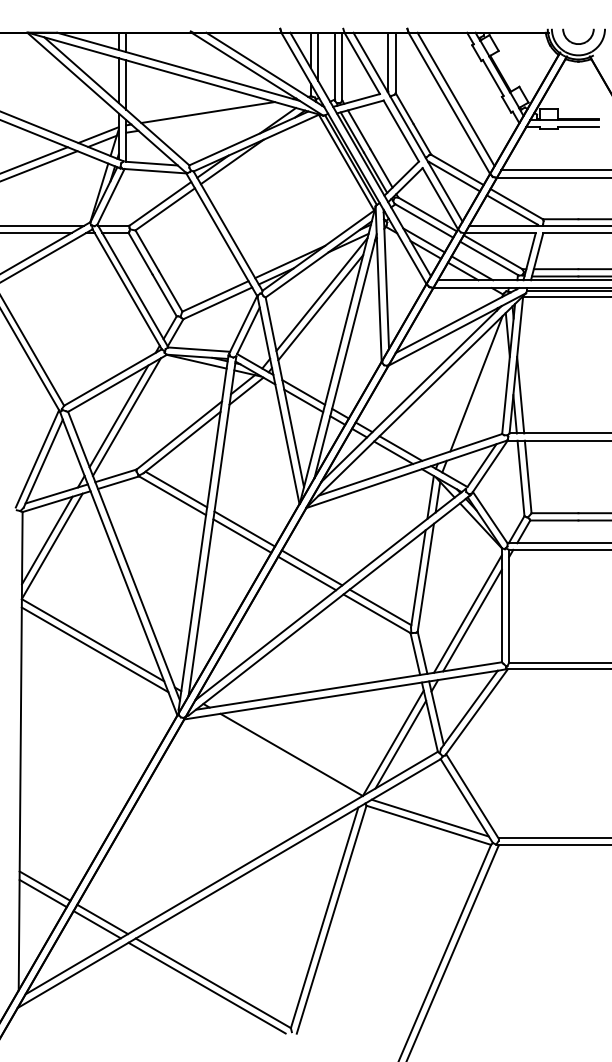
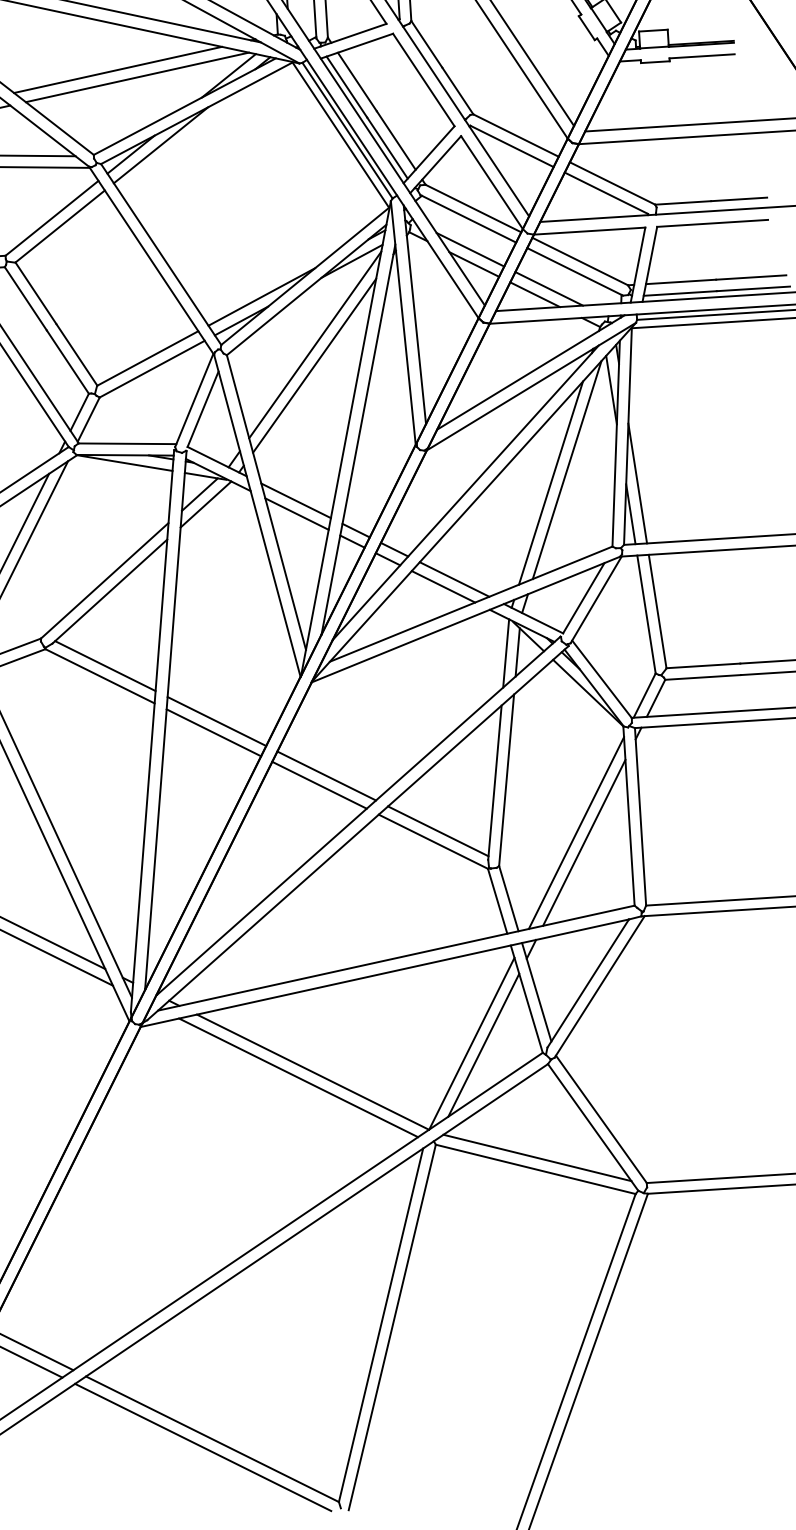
line: (219, 117) -> (136, 76), added
line: (465, 391) -> (550, 483), added
line: (281, 757) -> (297, 1077), added

